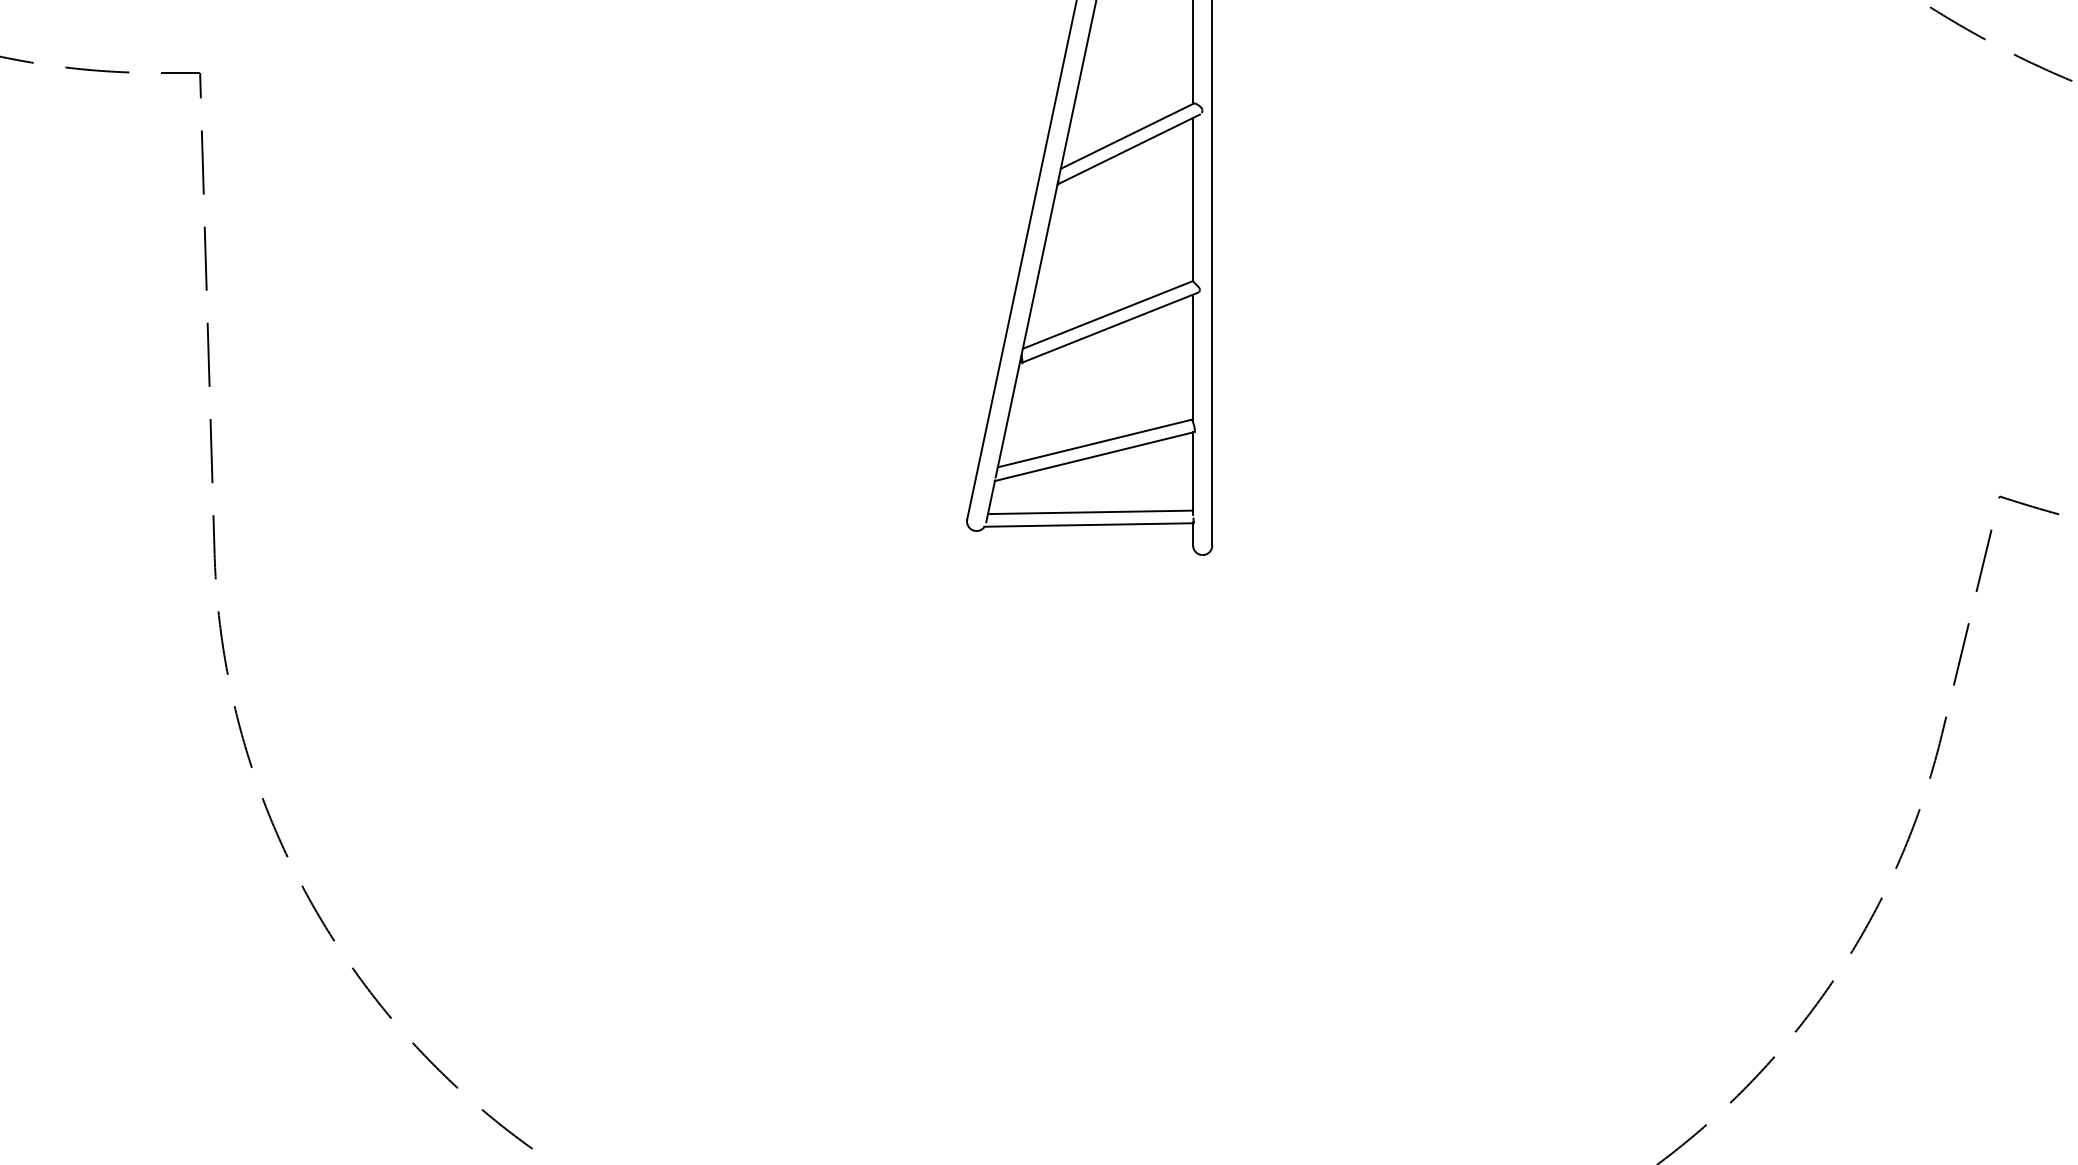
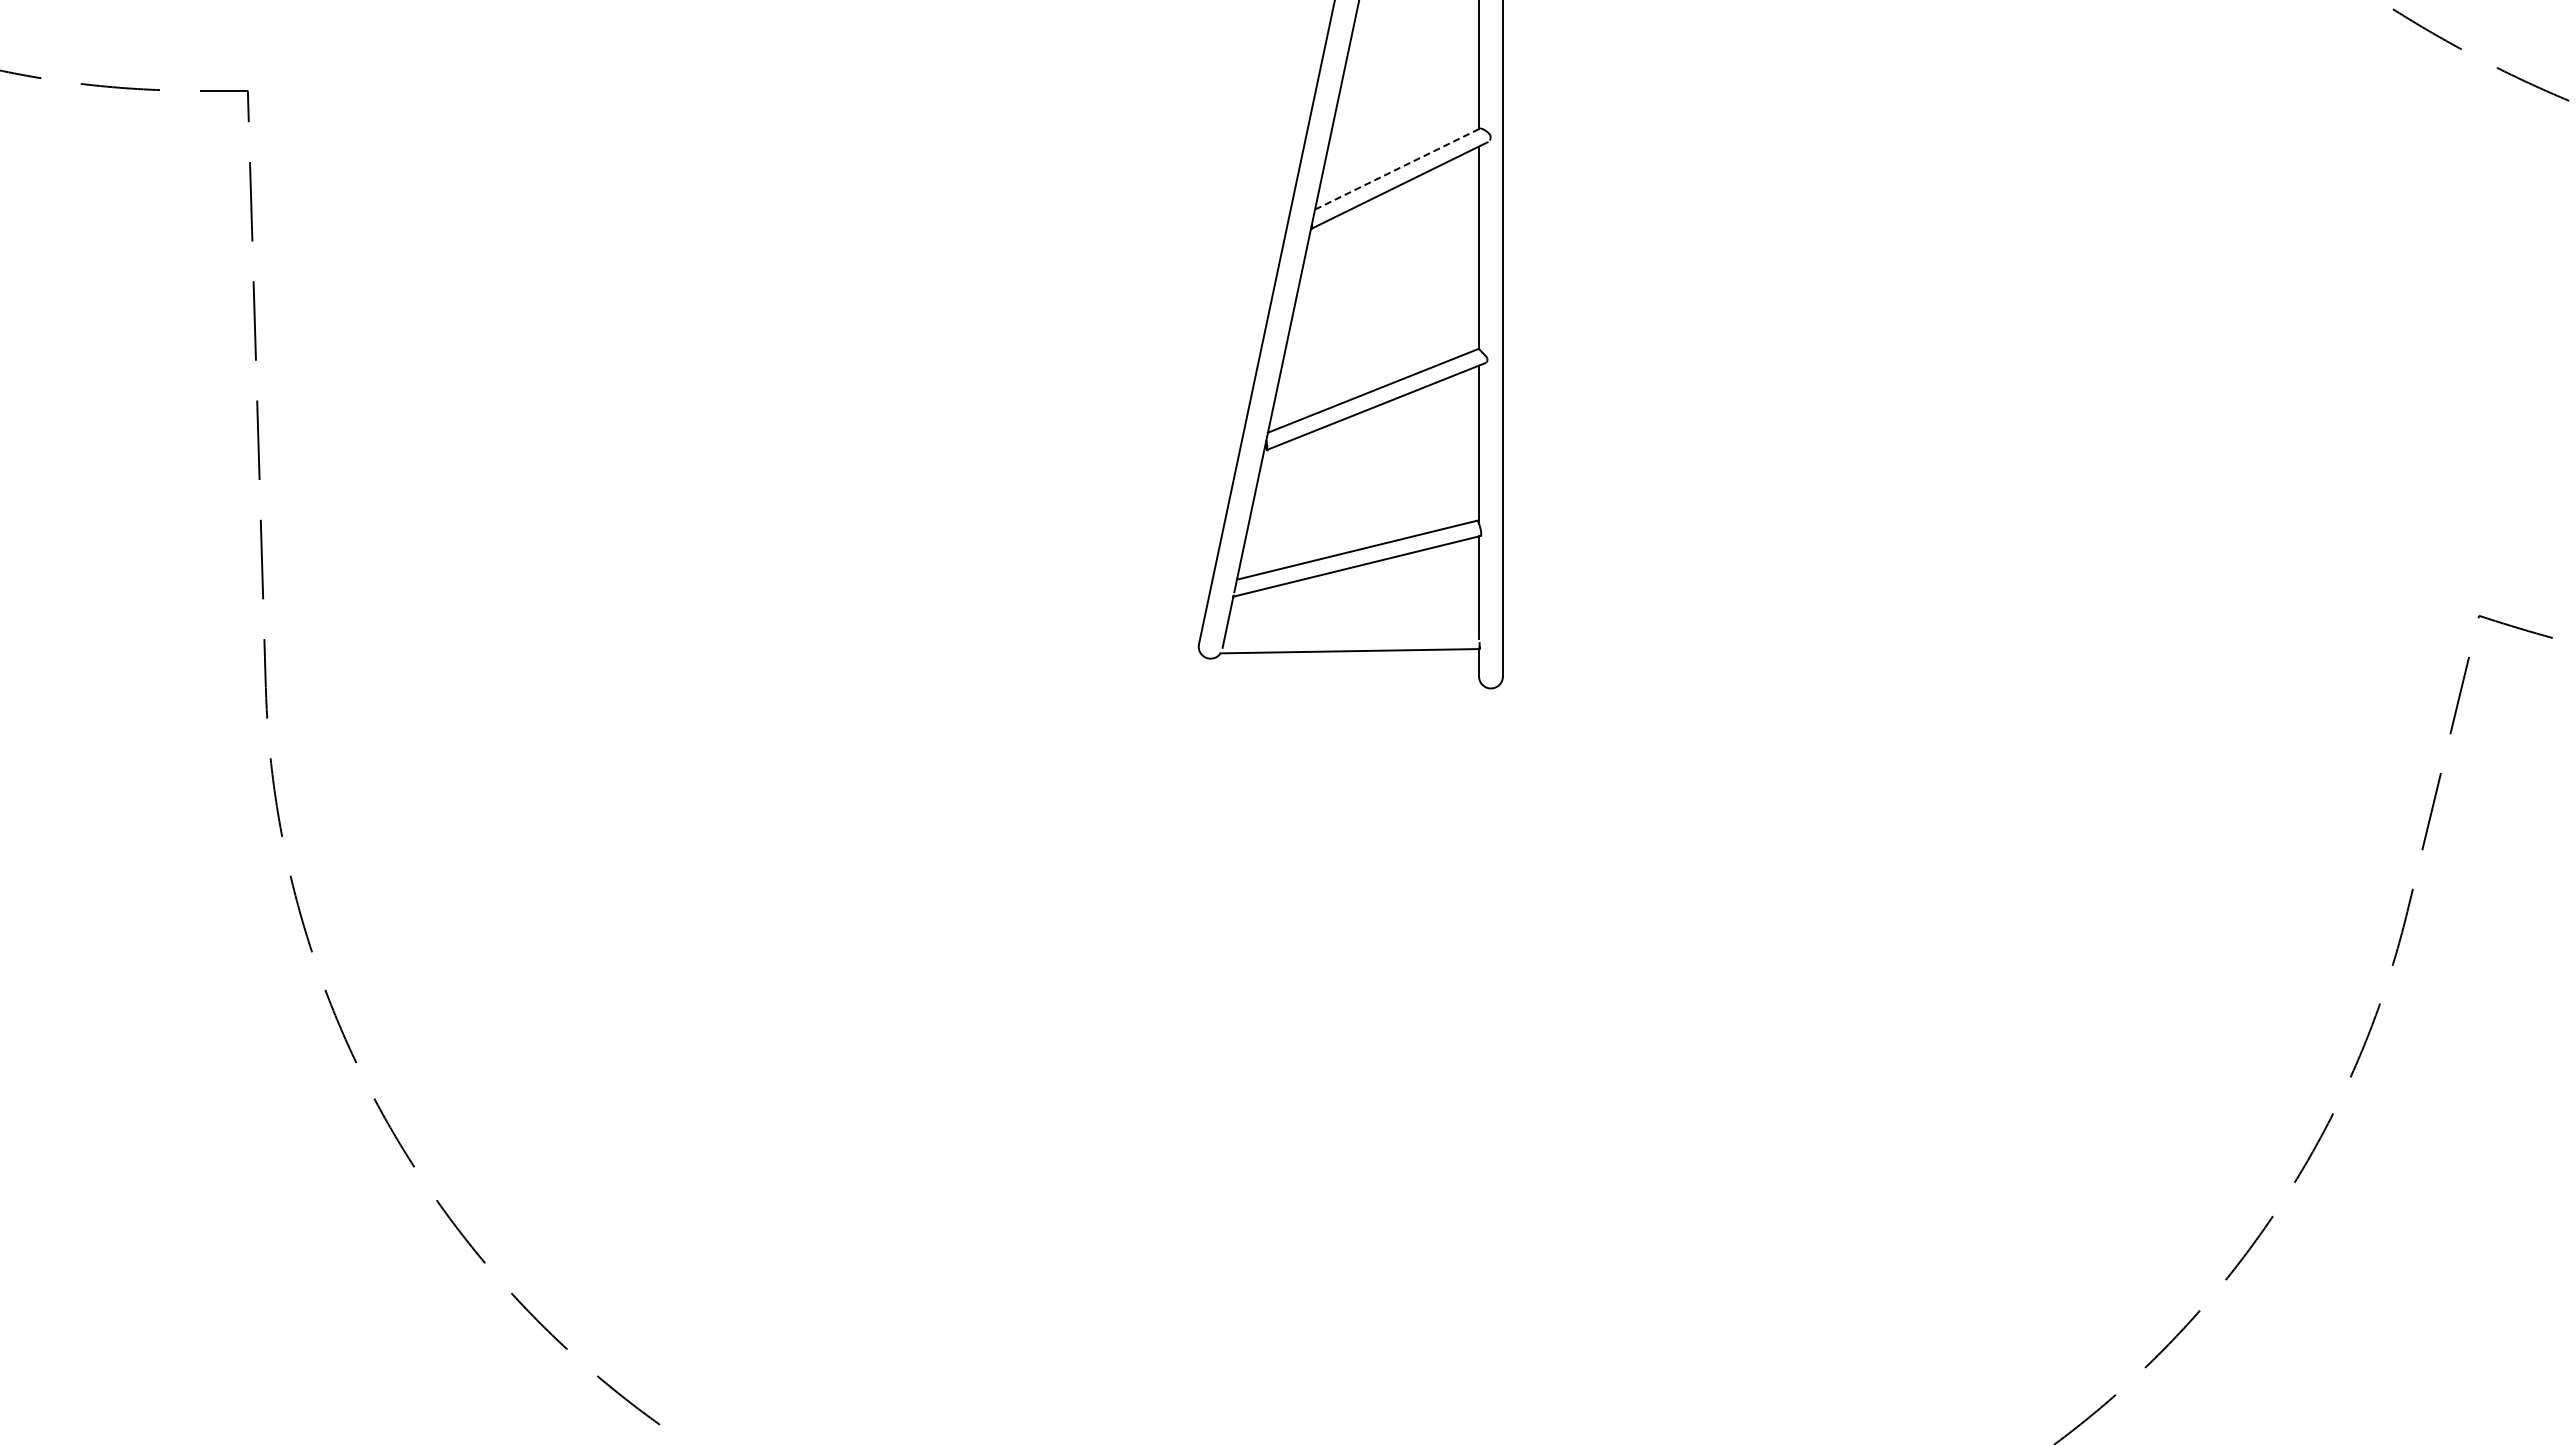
line: (1127, 136) -> (1397, 169), solid -> dashed
line: (1090, 512) -> (1351, 635), removed

